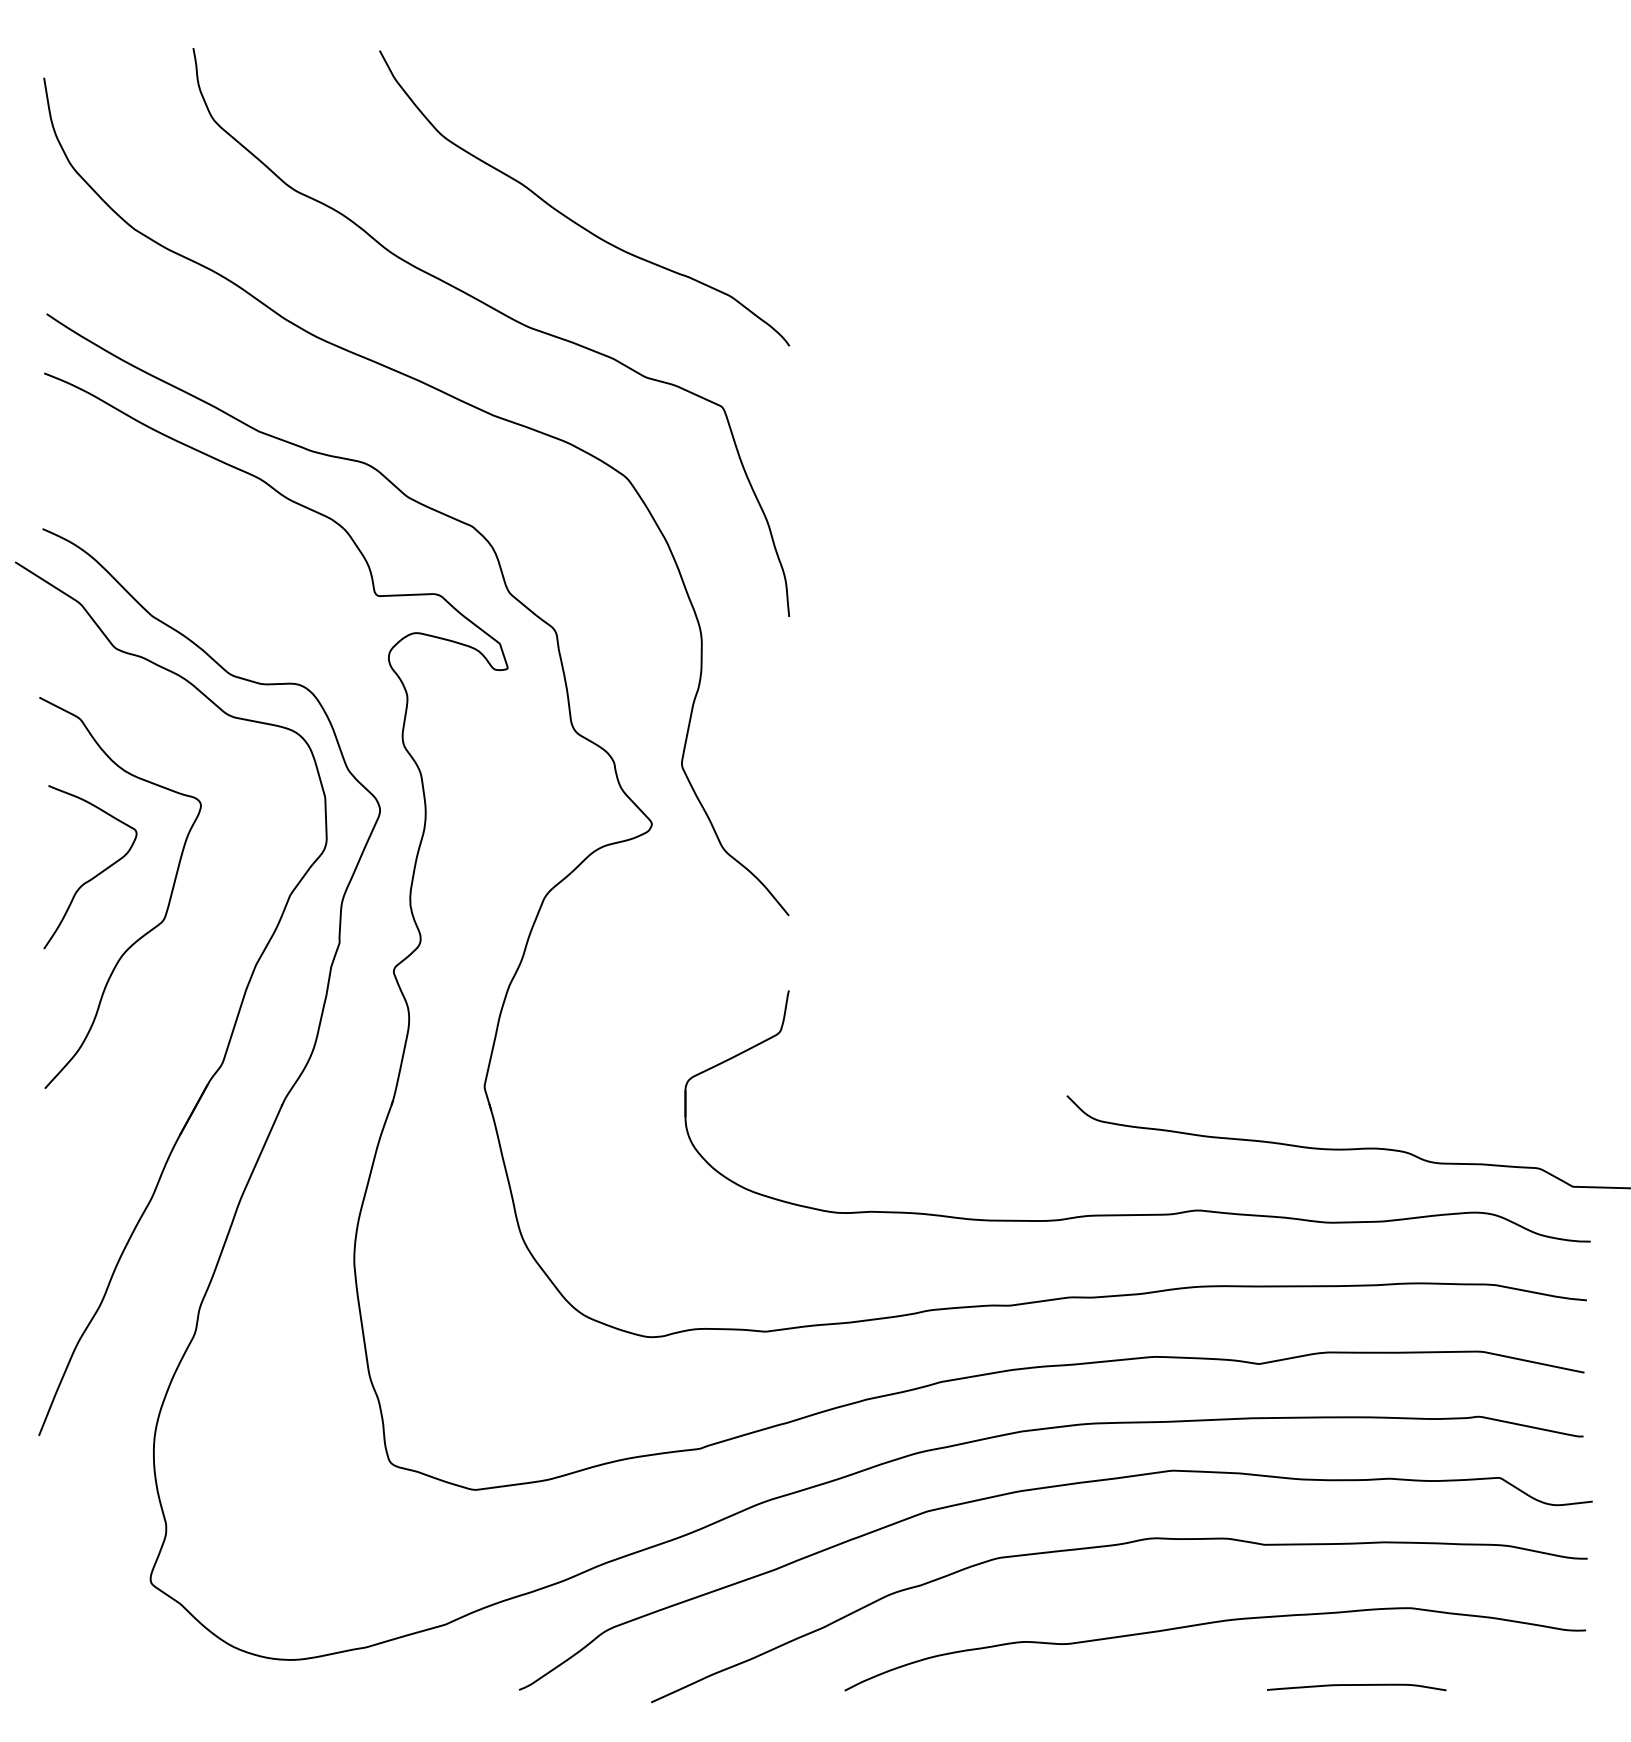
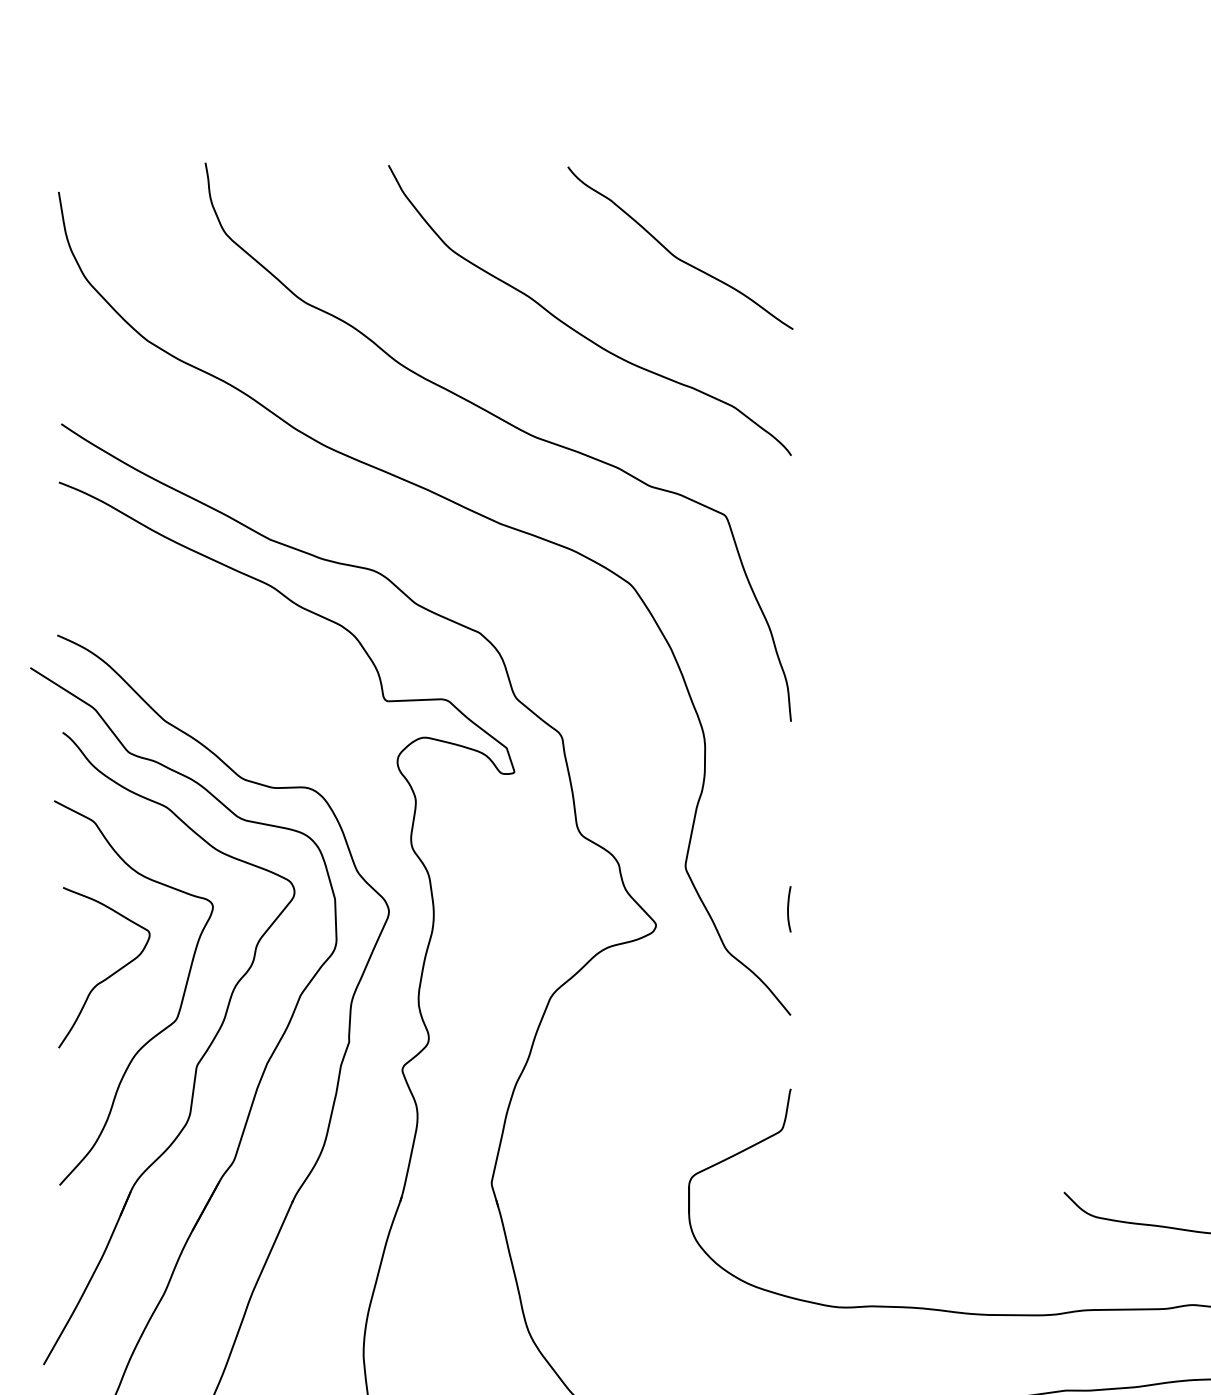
curve: (670, 141) -> (674, 254), added
curve: (787, 807) -> (789, 909), added
part: (185, 963) -> (197, 1062), added

